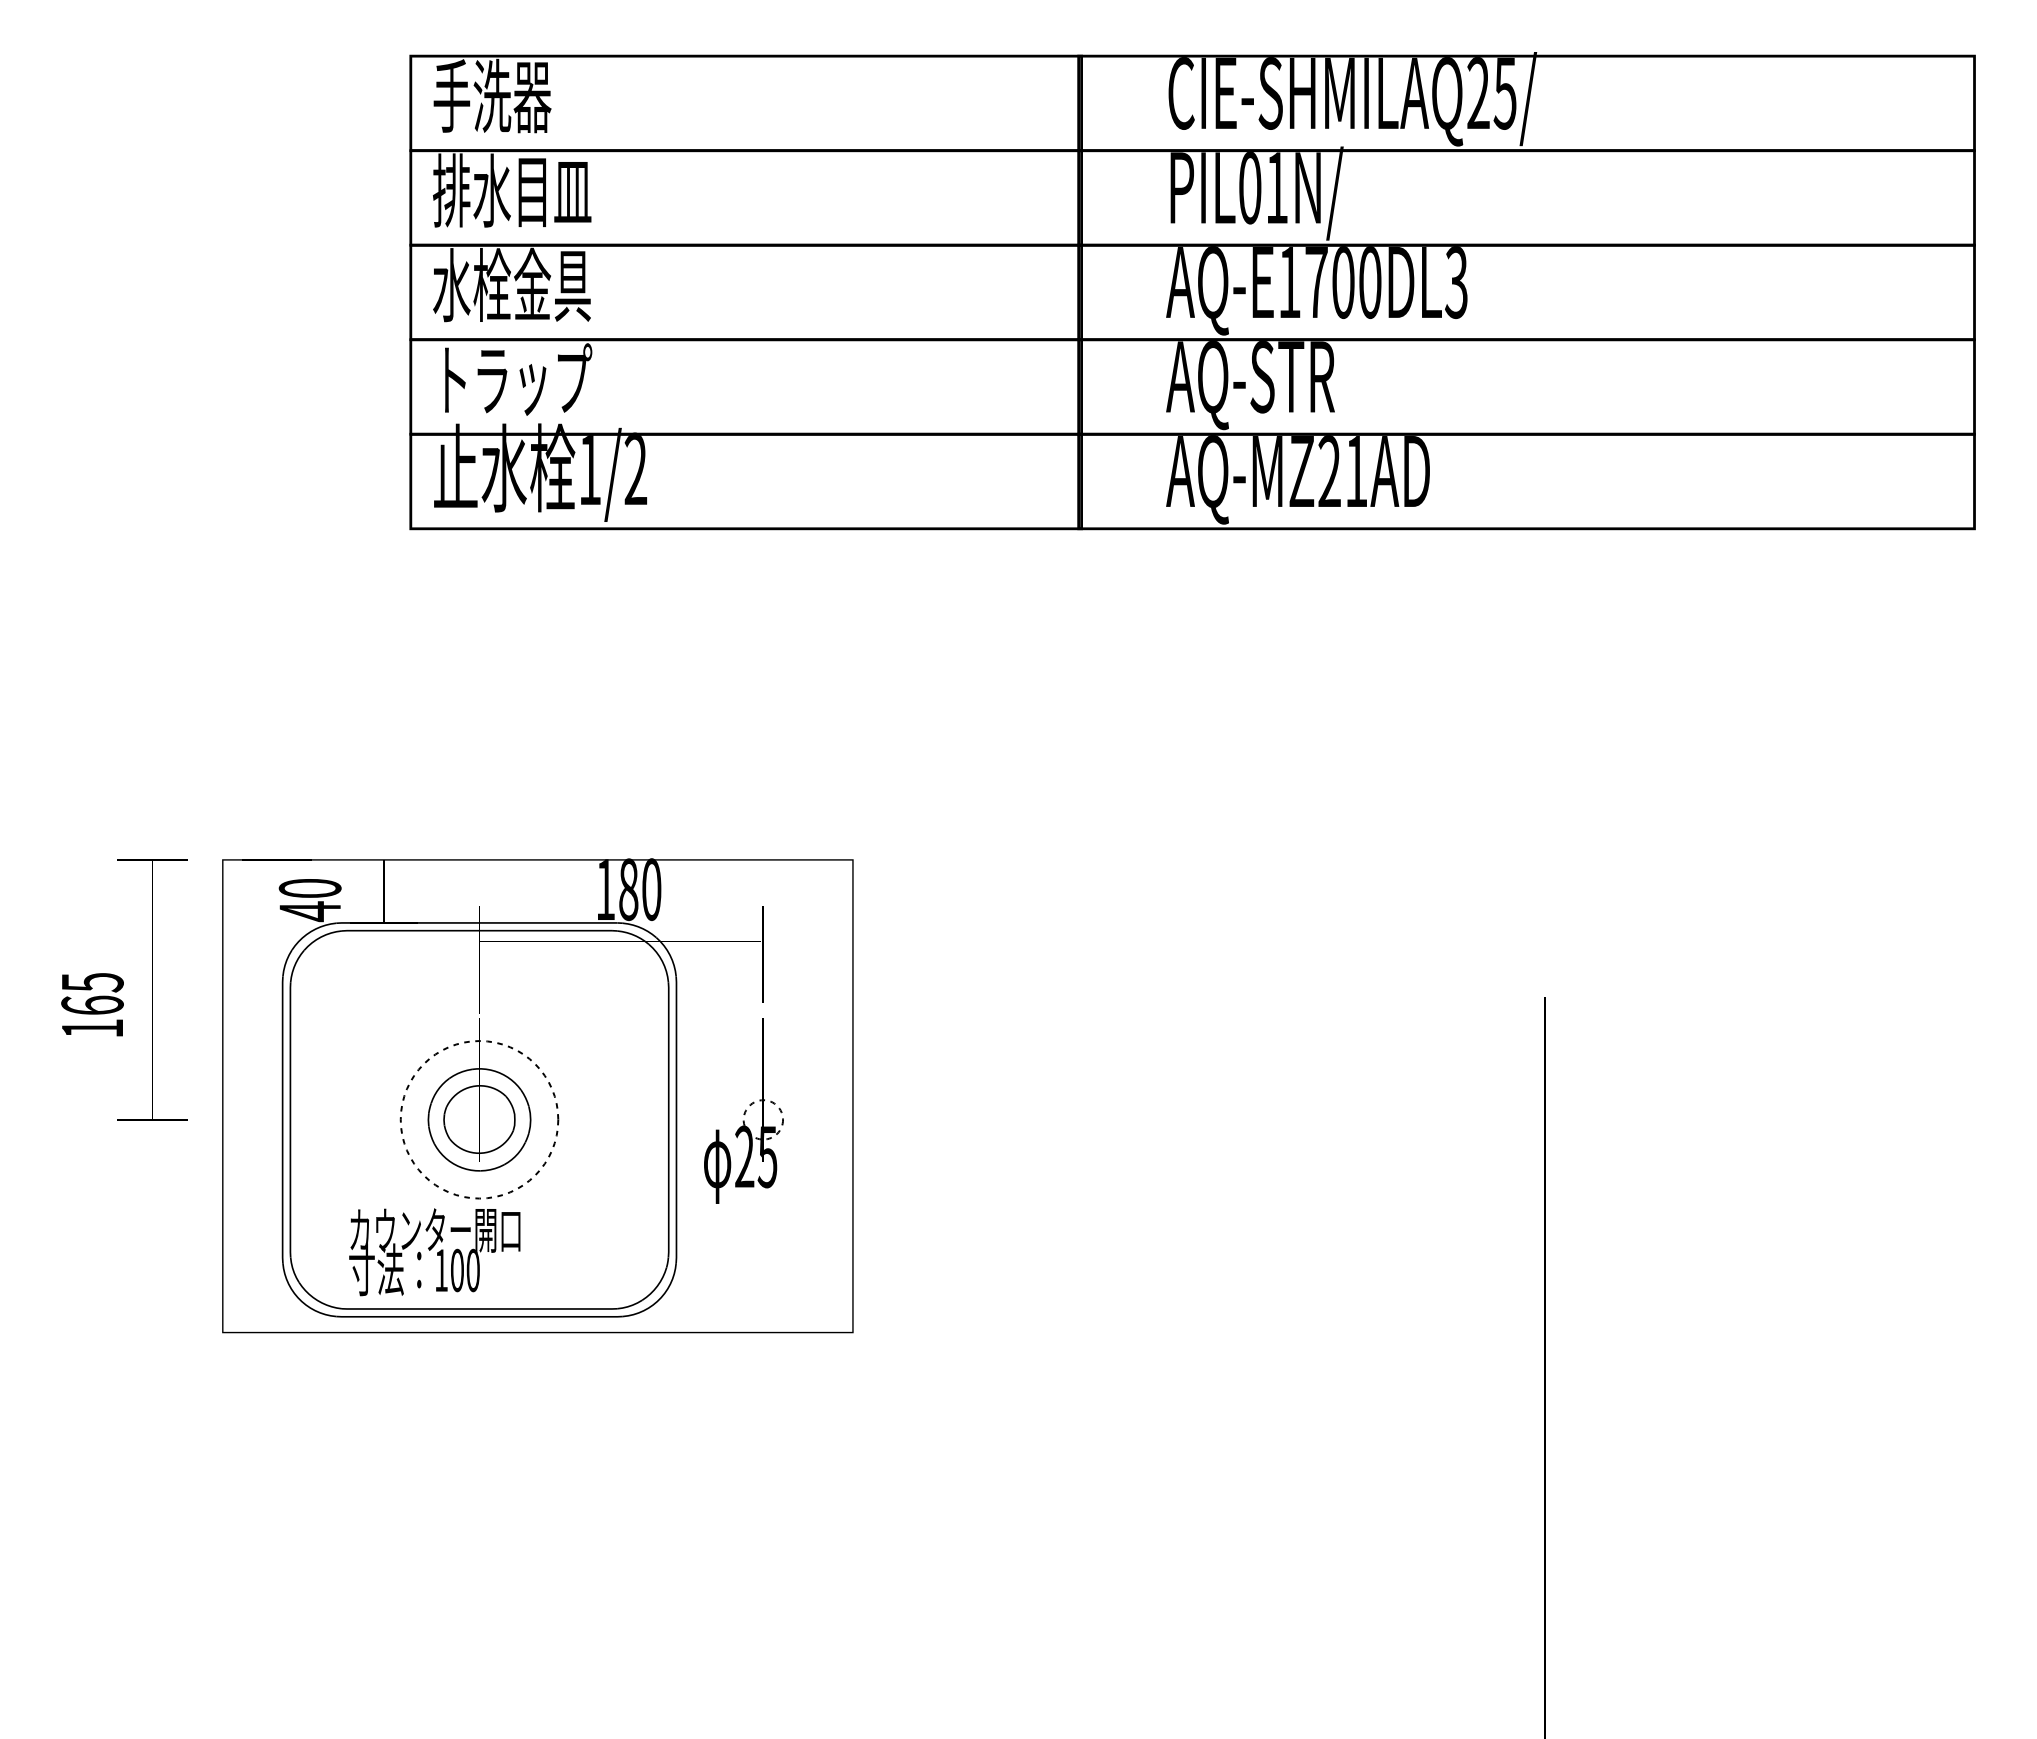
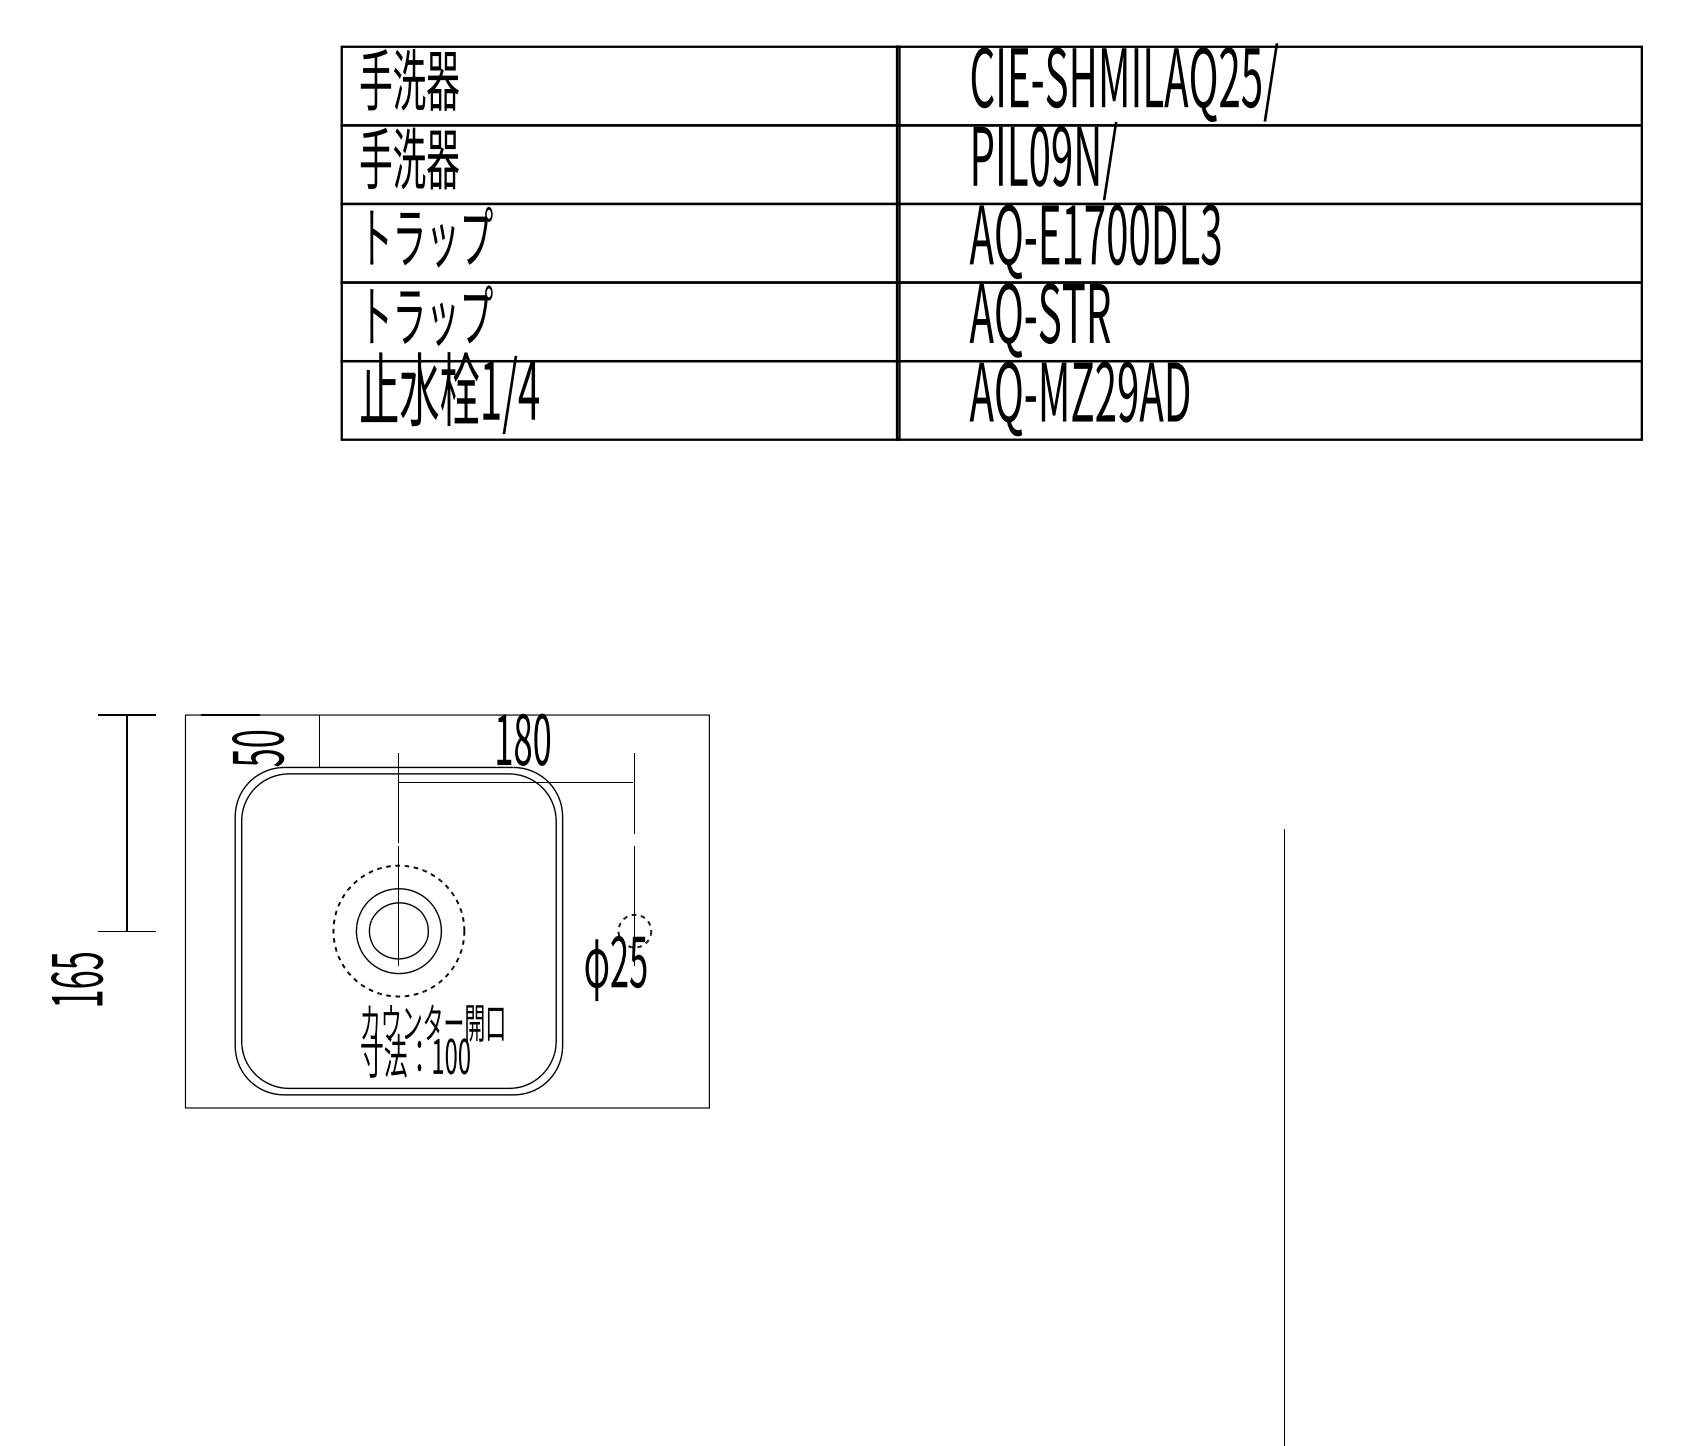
text: (1276, 188) -> (1061, 156), PIL01N/ -> PIL09N/
text: (512, 190) -> (426, 158), 排水目皿 -> 手洗器
text: (512, 284) -> (426, 236), 水栓金具 -> トラップ
text: (635, 468) -> (528, 389), 1/2 -> 1/4
text: (1356, 471) -> (1128, 392), AQ-MZ21AD -> AQ-MZ29AD
text: (310, 911) -> (258, 757), 40 -> 50
text: (92, 1004) -> (77, 979), moved
text: (434, 1252) -> (432, 1041), moved

